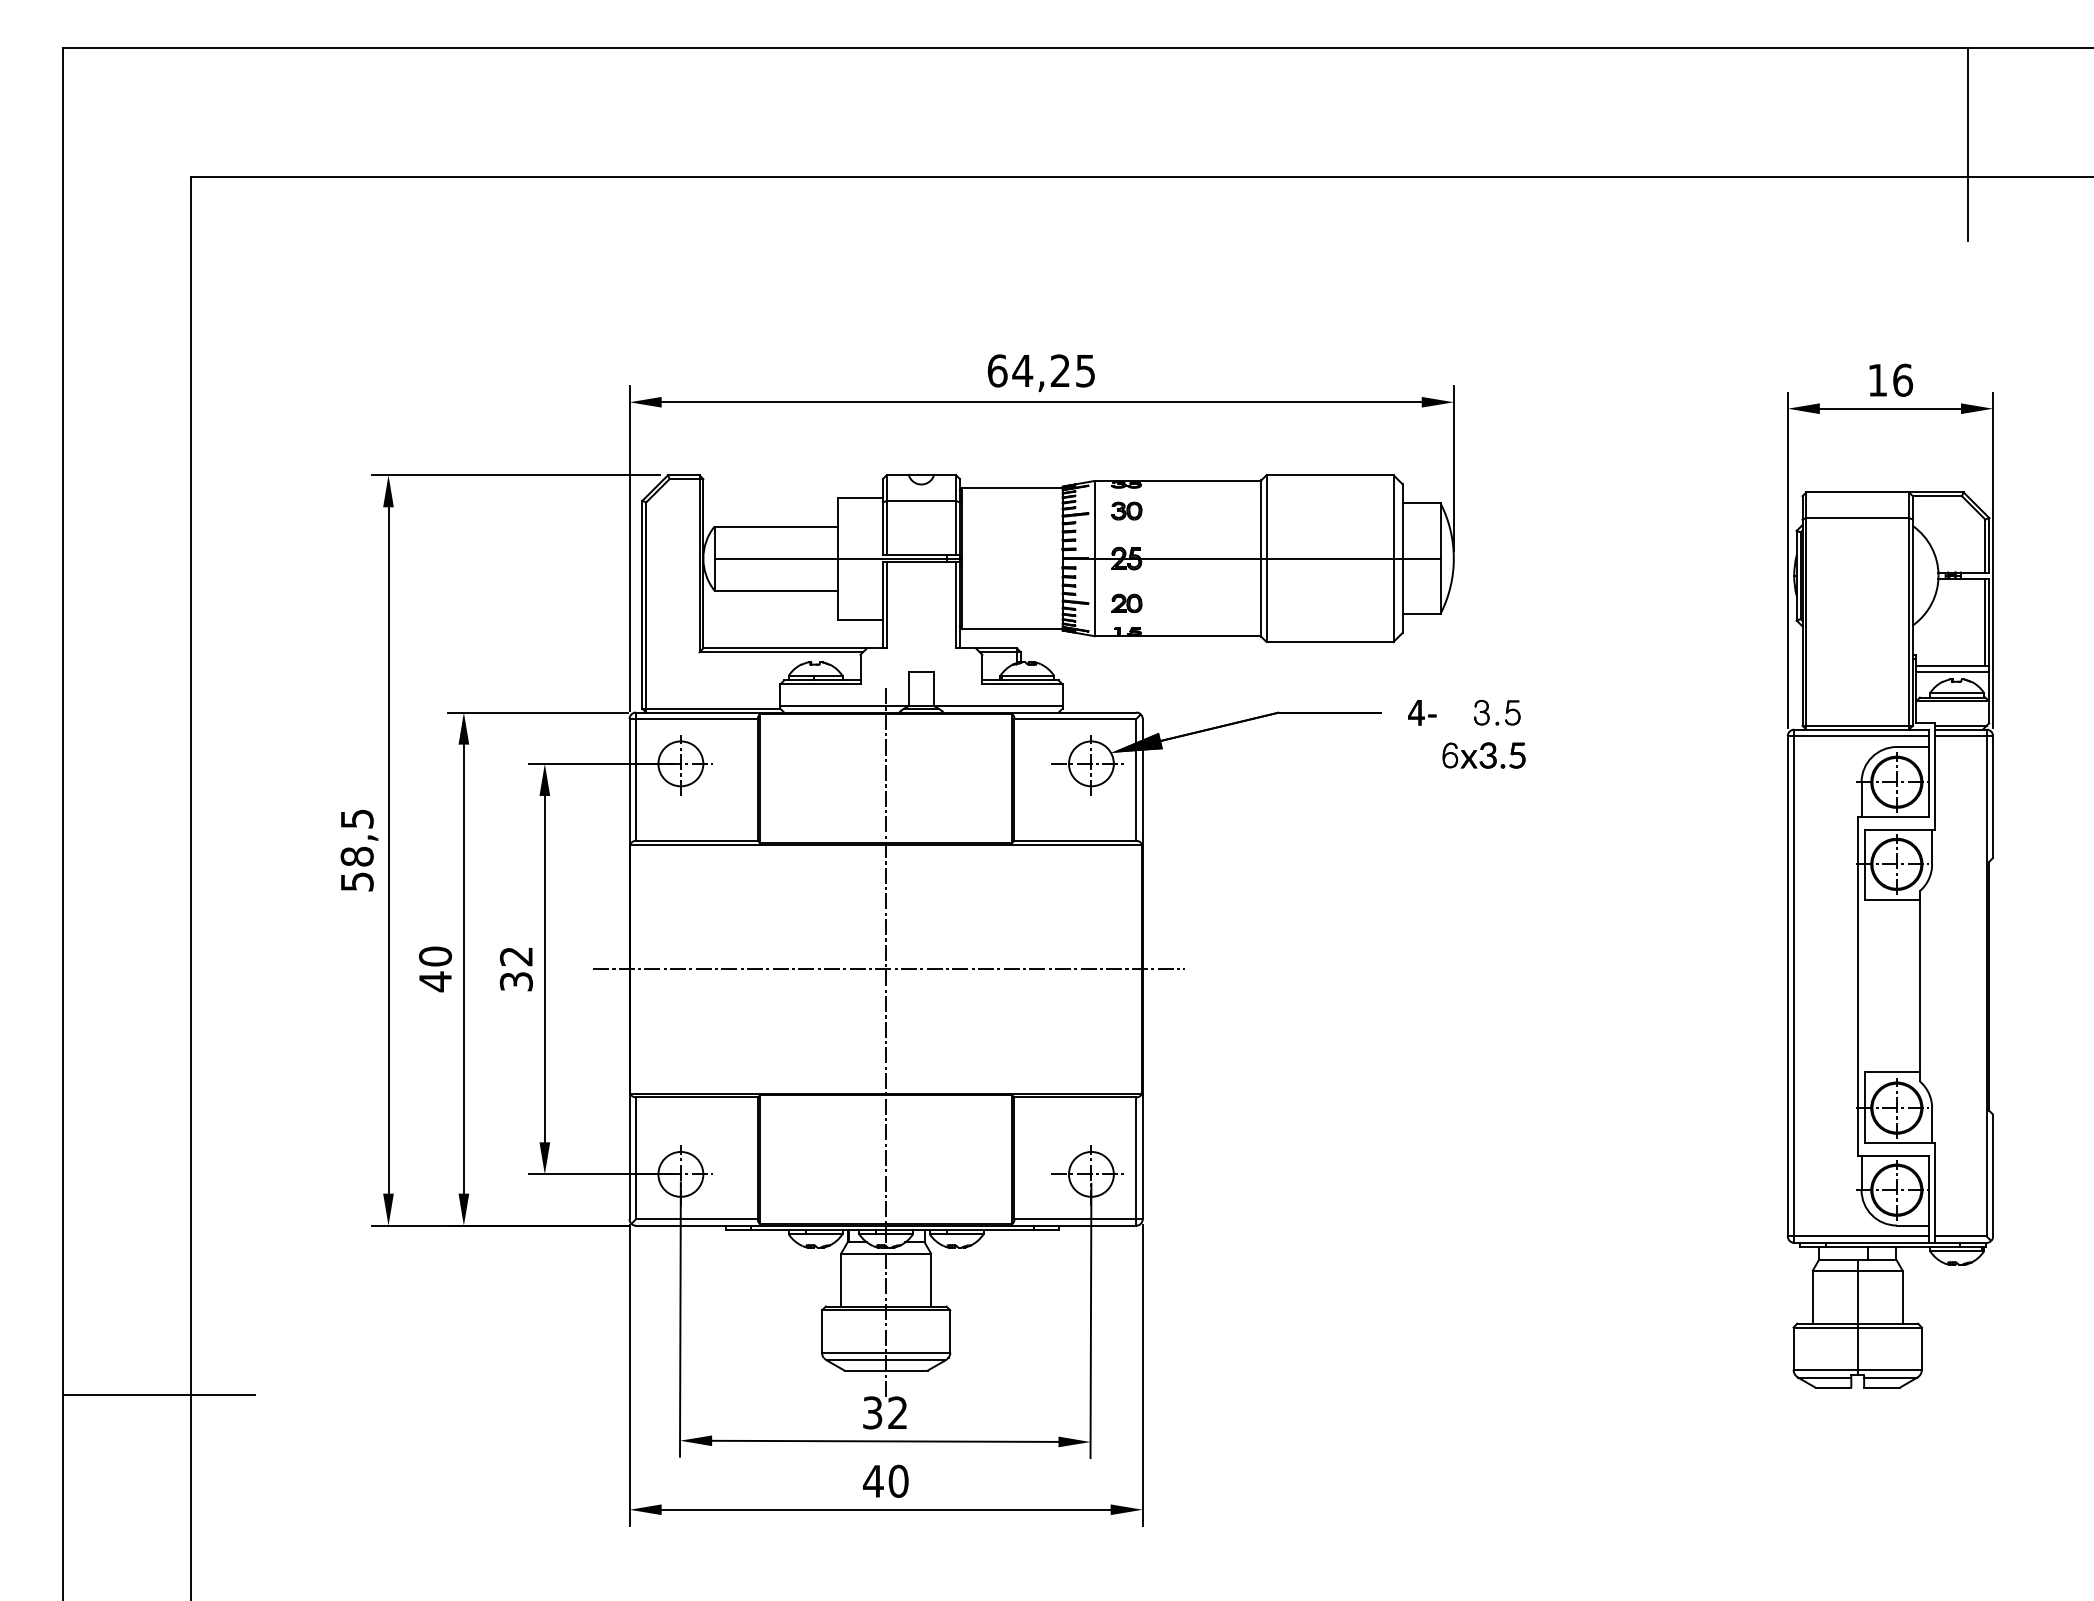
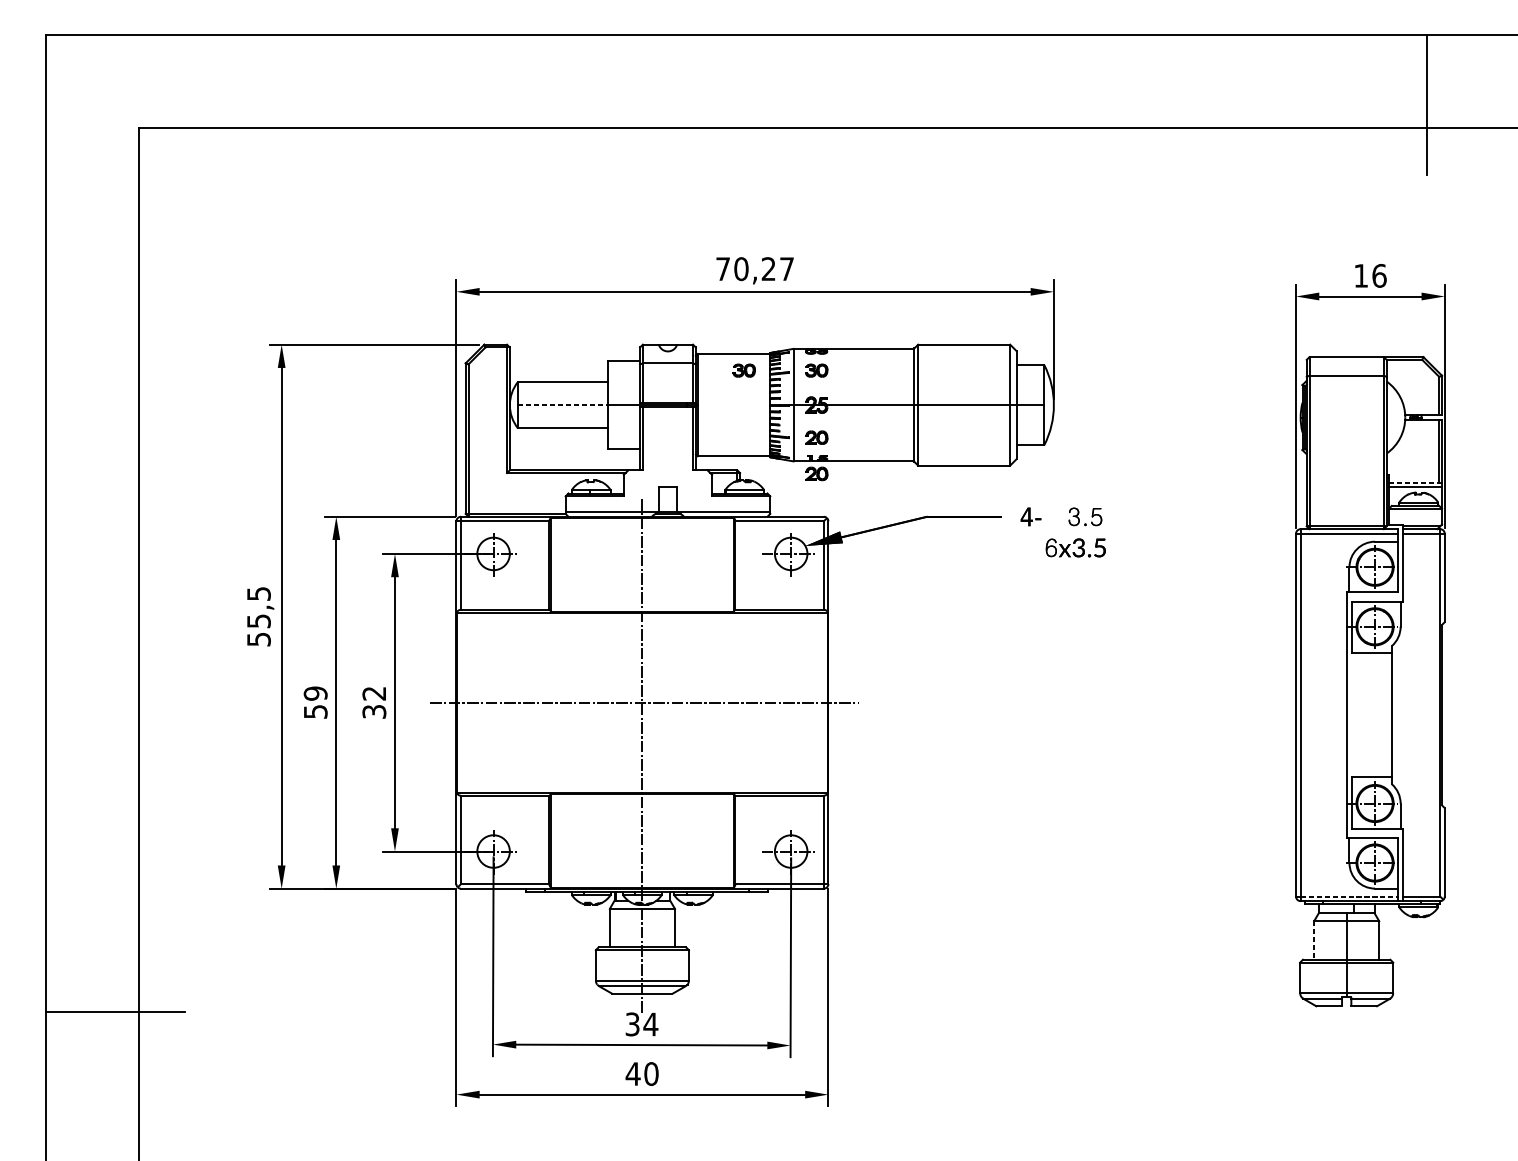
text: (1040, 370) -> (754, 268), 64,25 -> 70,27
part: (1026, 510) -> (744, 370), added
line: (776, 558) -> (562, 405), solid -> dashed
part: (1126, 653) -> (816, 473), added
line: (1952, 665) -> (1415, 482), solid -> dashed
text: (356, 856) -> (258, 621), 58,5 -> 55,5
text: (435, 969) -> (315, 703), 40 -> 59
line: (1862, 1236) -> (1350, 896), solid -> dashed
line: (1812, 1297) -> (1313, 940), solid -> dashed
text: (897, 1412) -> (650, 1024), 32 -> 34

